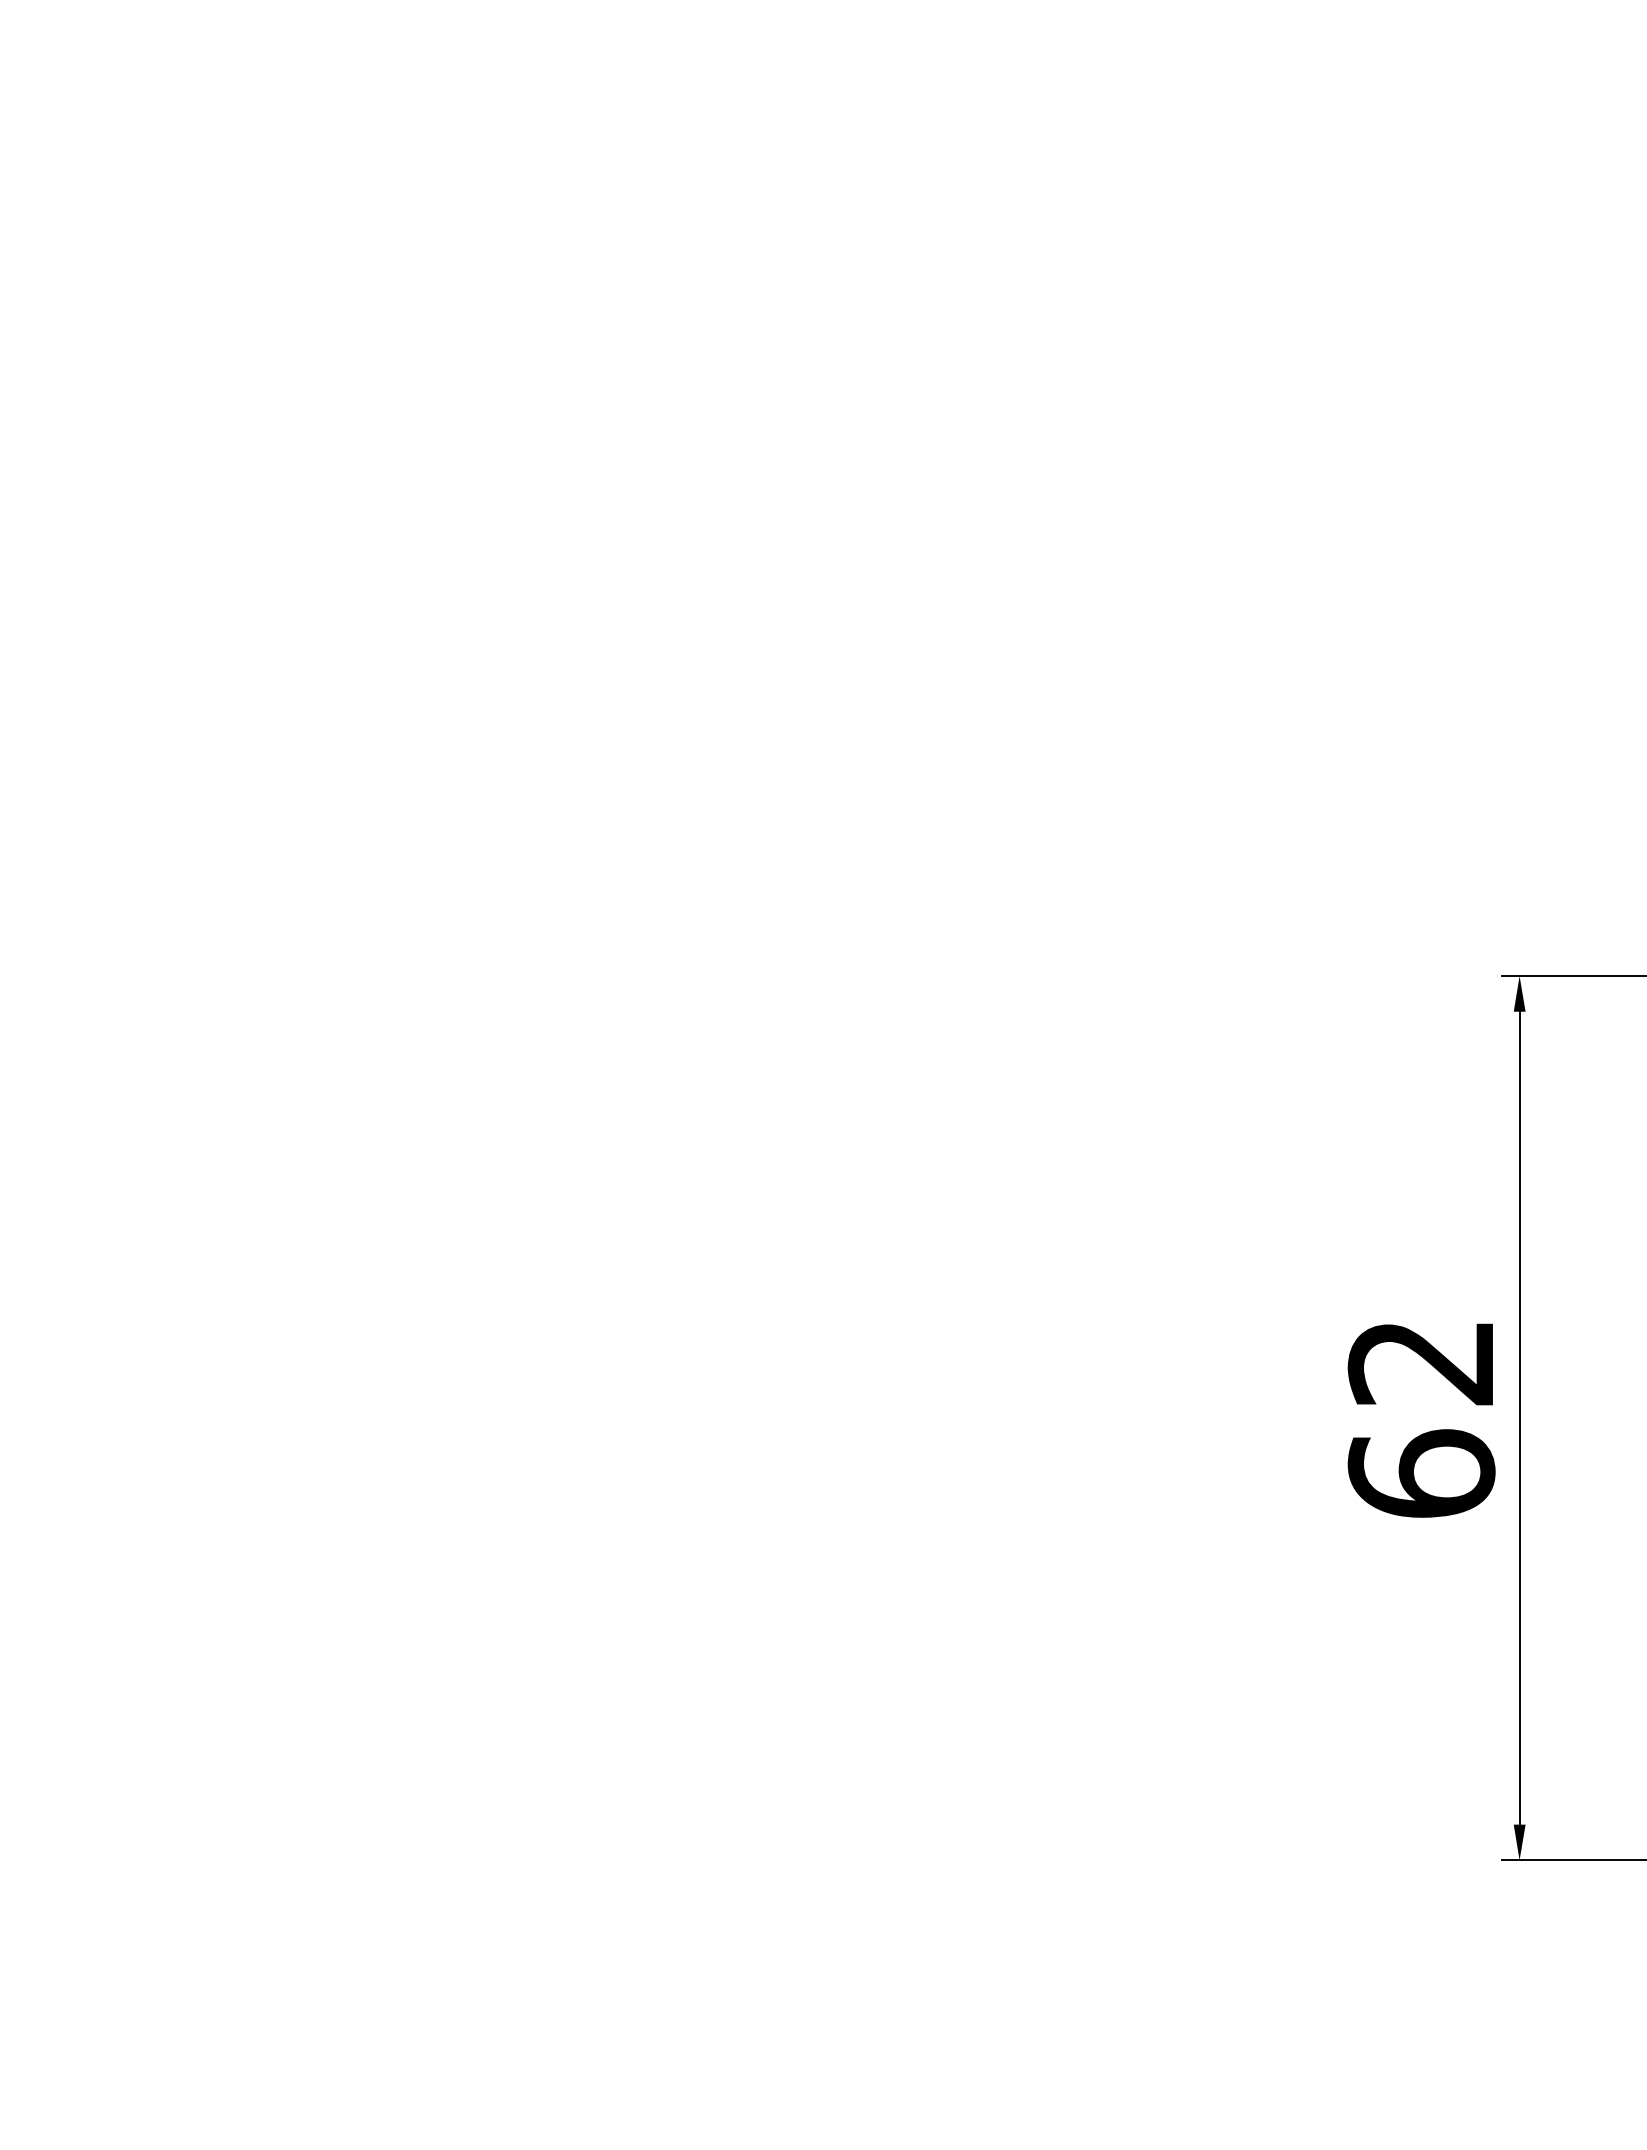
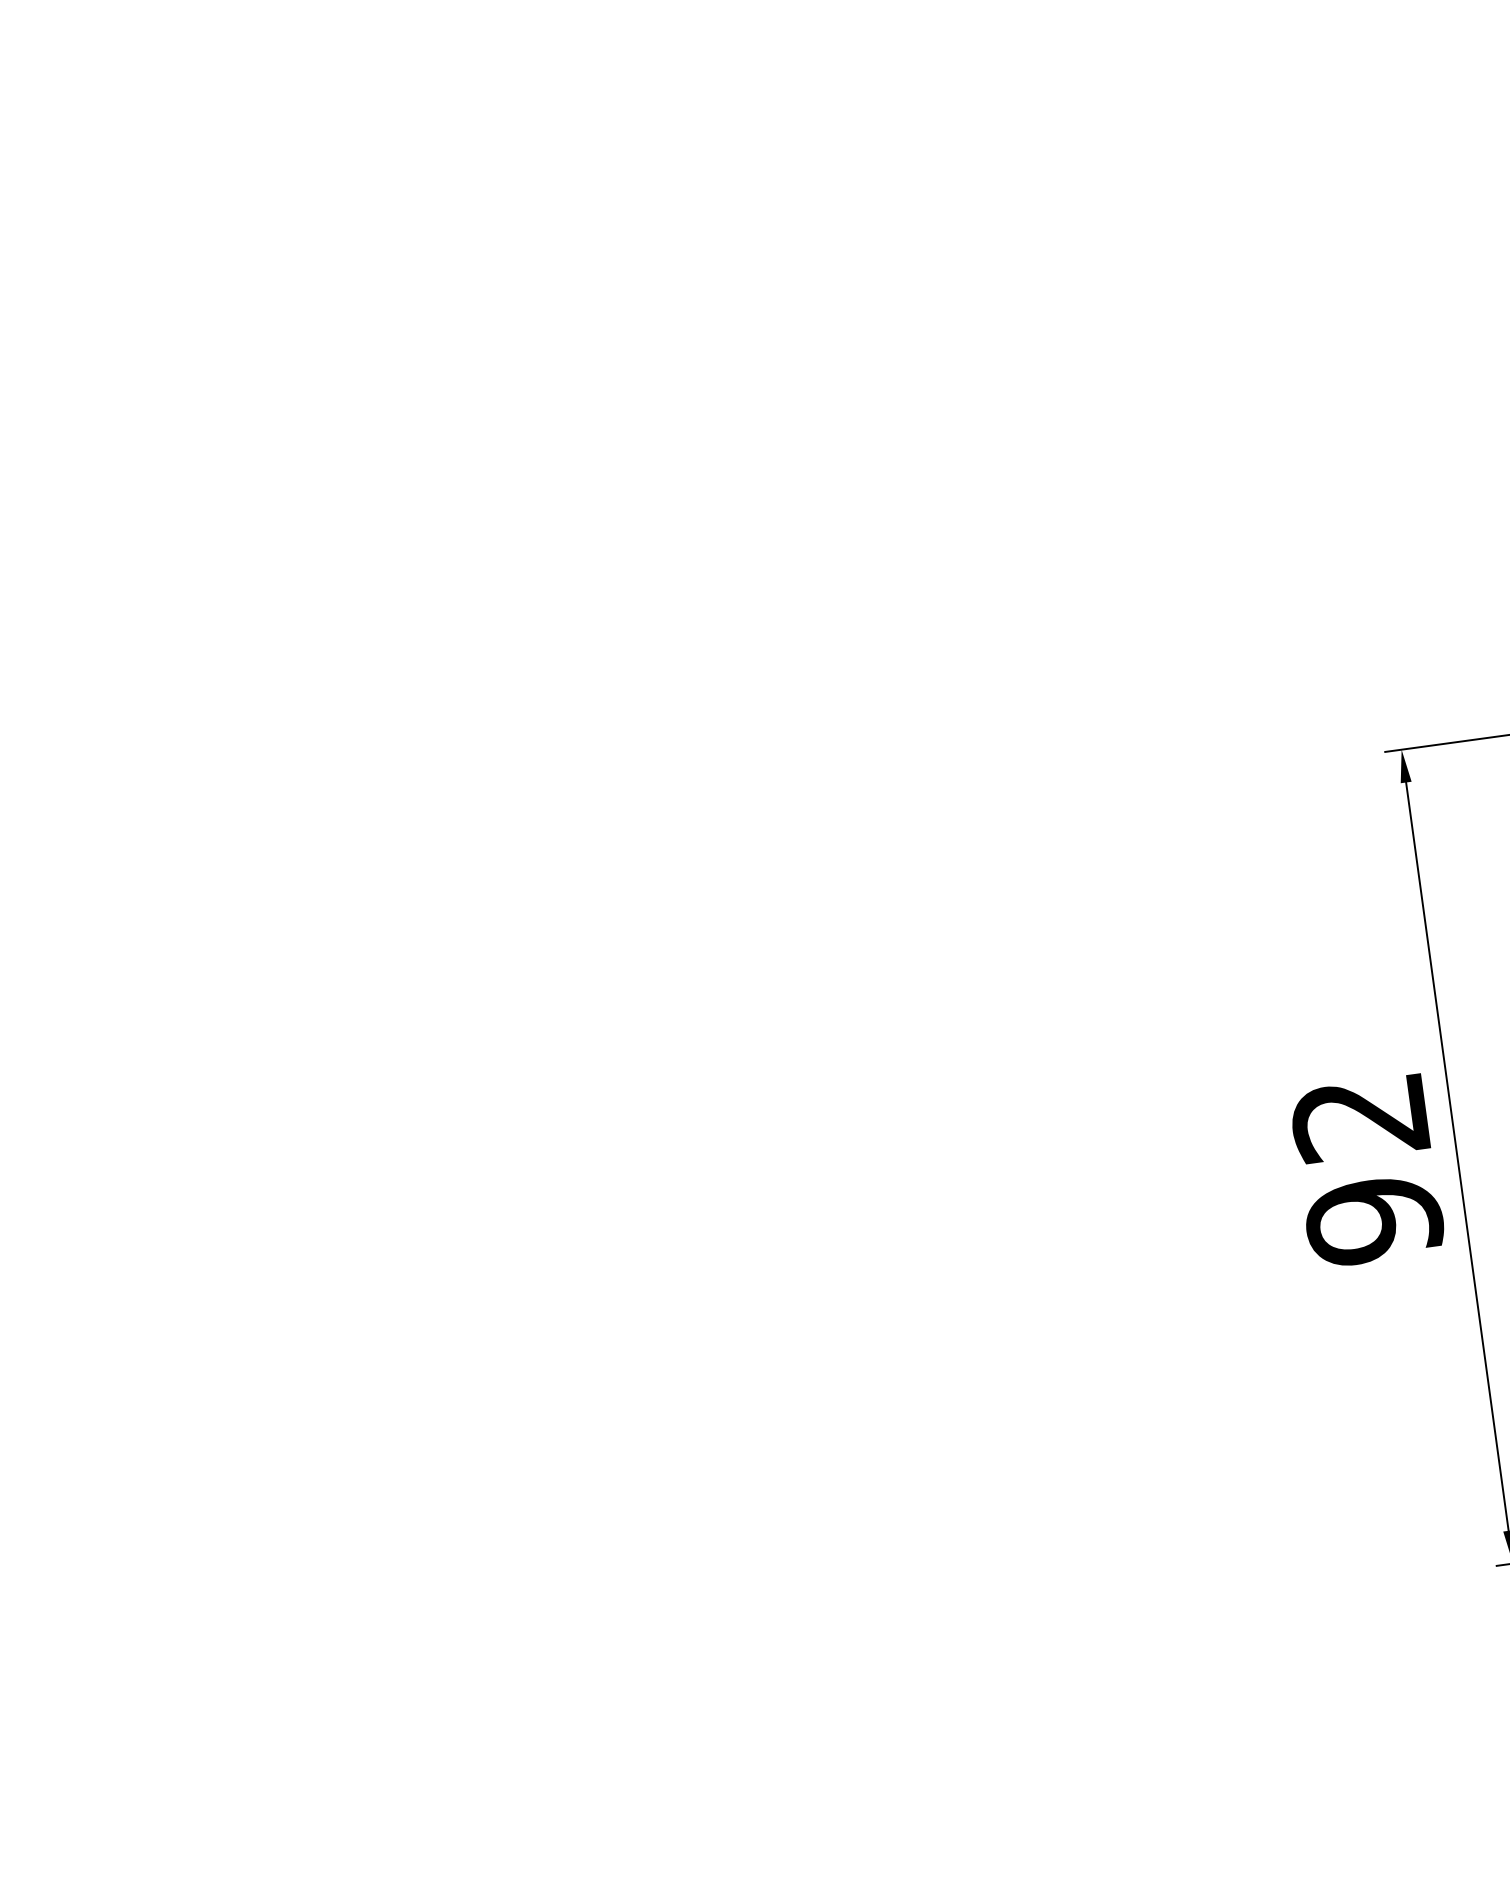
text: (1421, 1473) -> (1374, 1219), 62 -> 92

